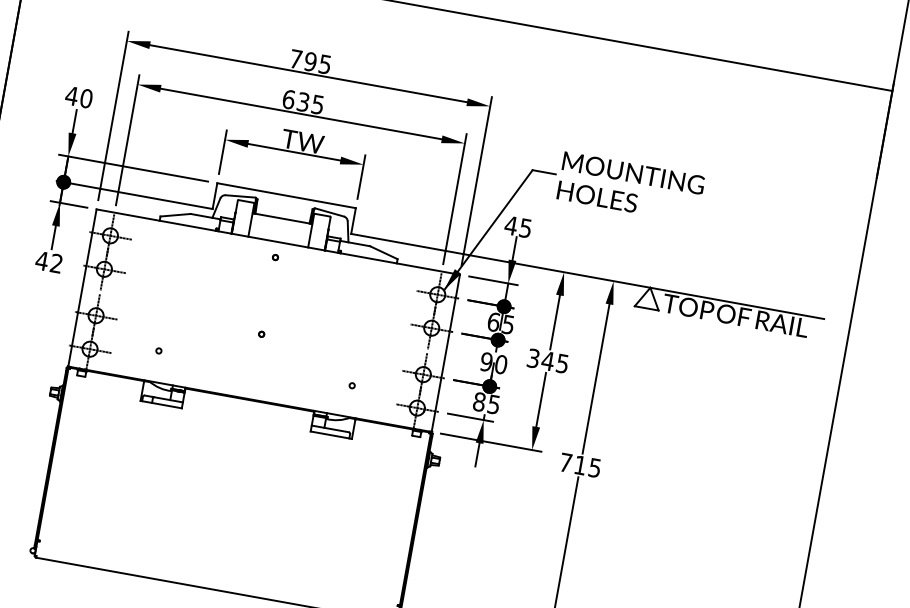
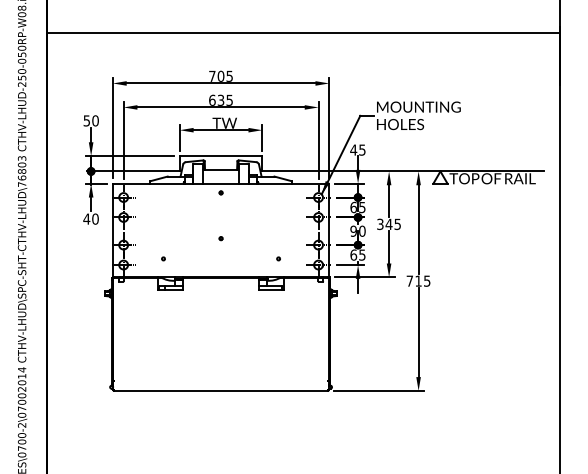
text: (309, 61) -> (220, 76), 795 -> 705
text: (71, 95) -> (86, 120), 40 -> 50
text: (56, 262) -> (95, 218), 42 -> 40
text: (479, 400) -> (353, 254), 85 -> 65

